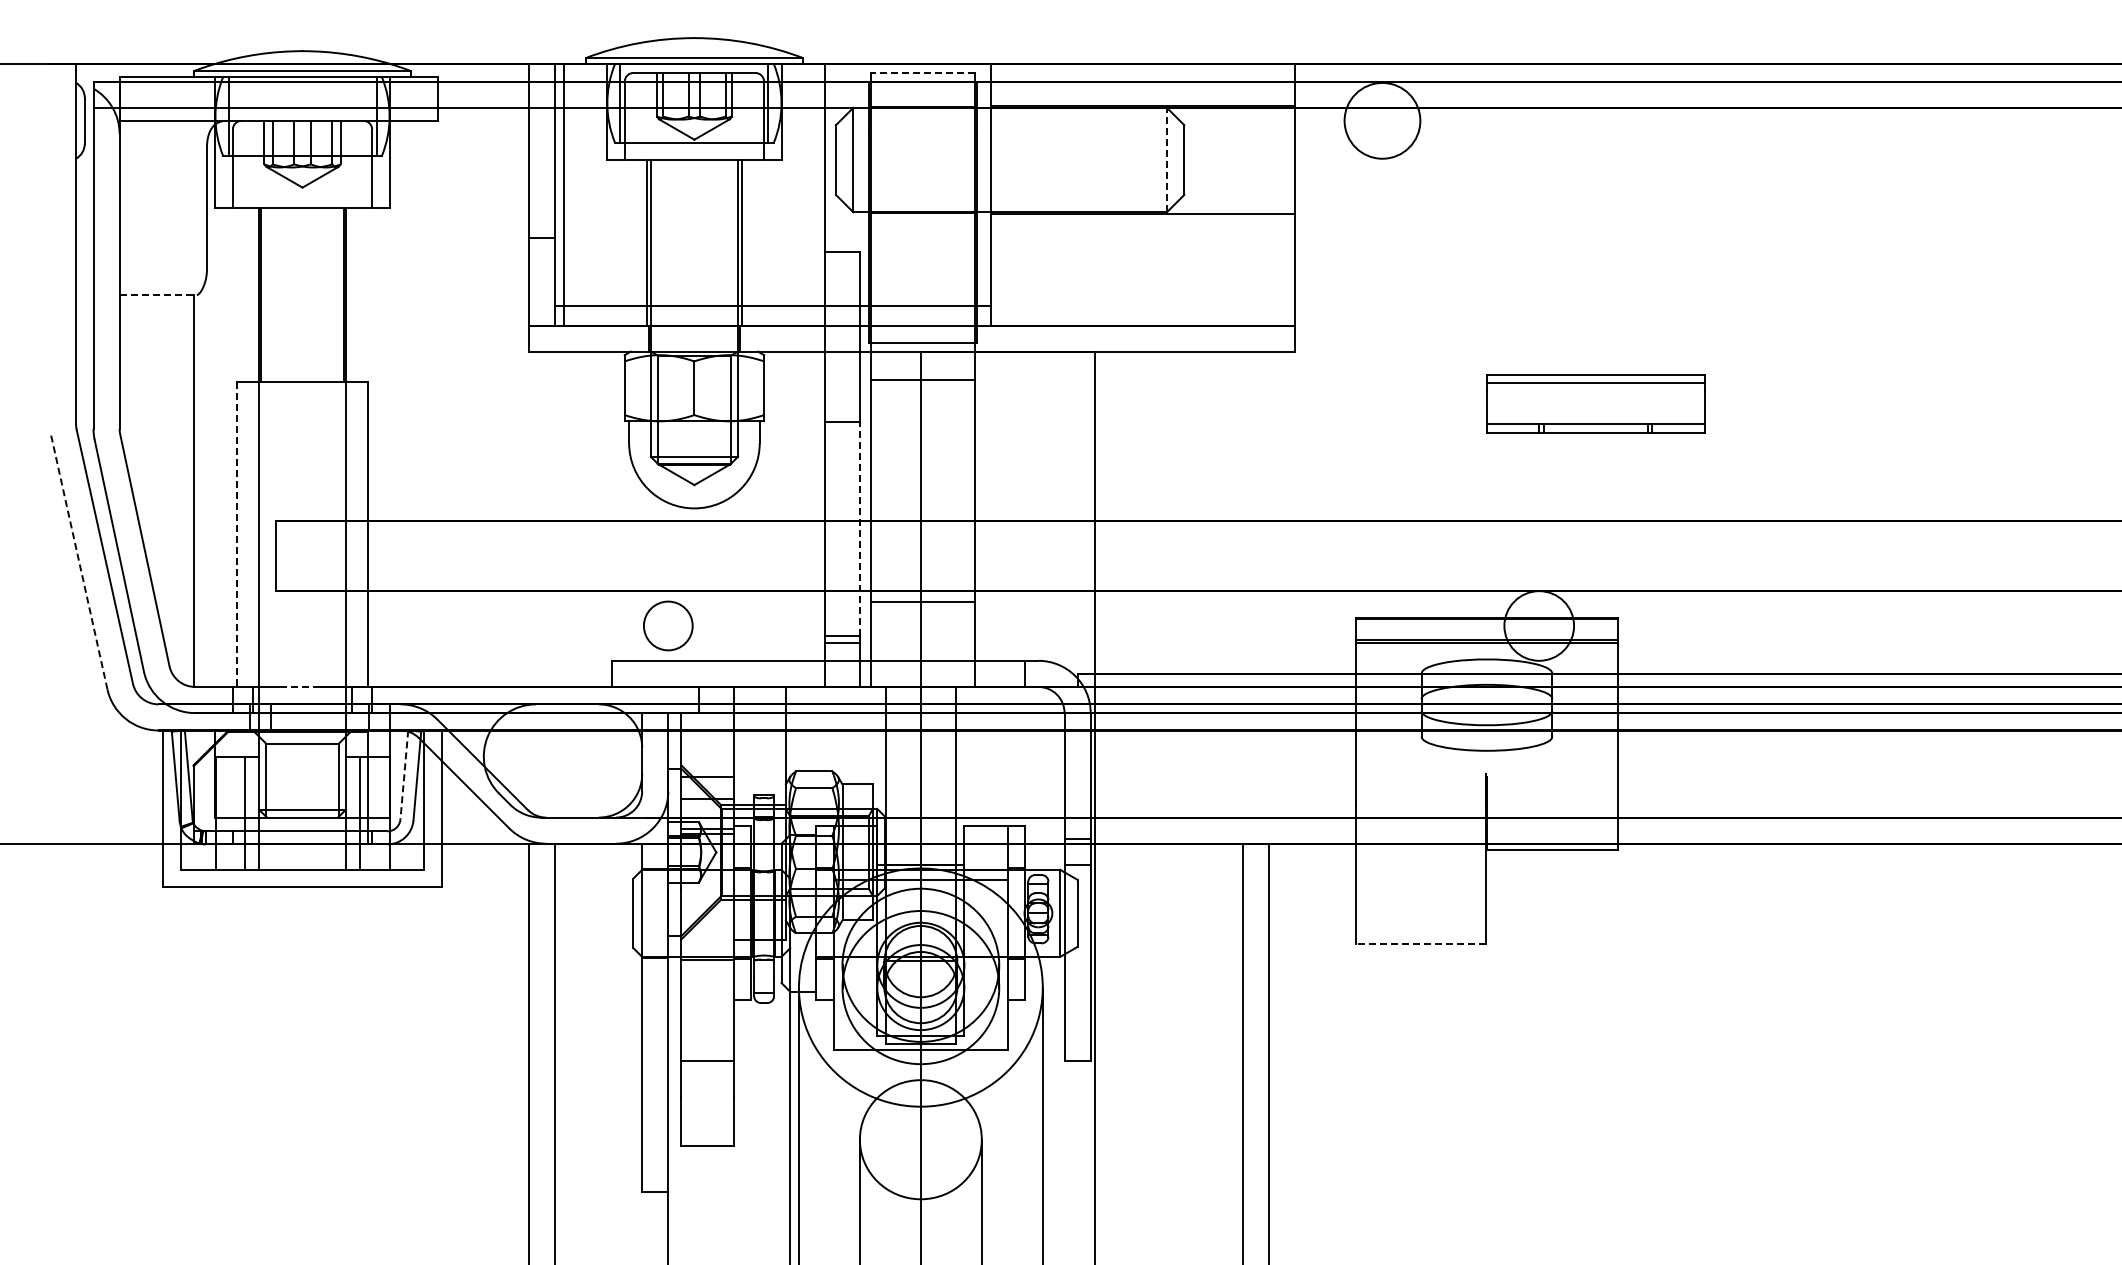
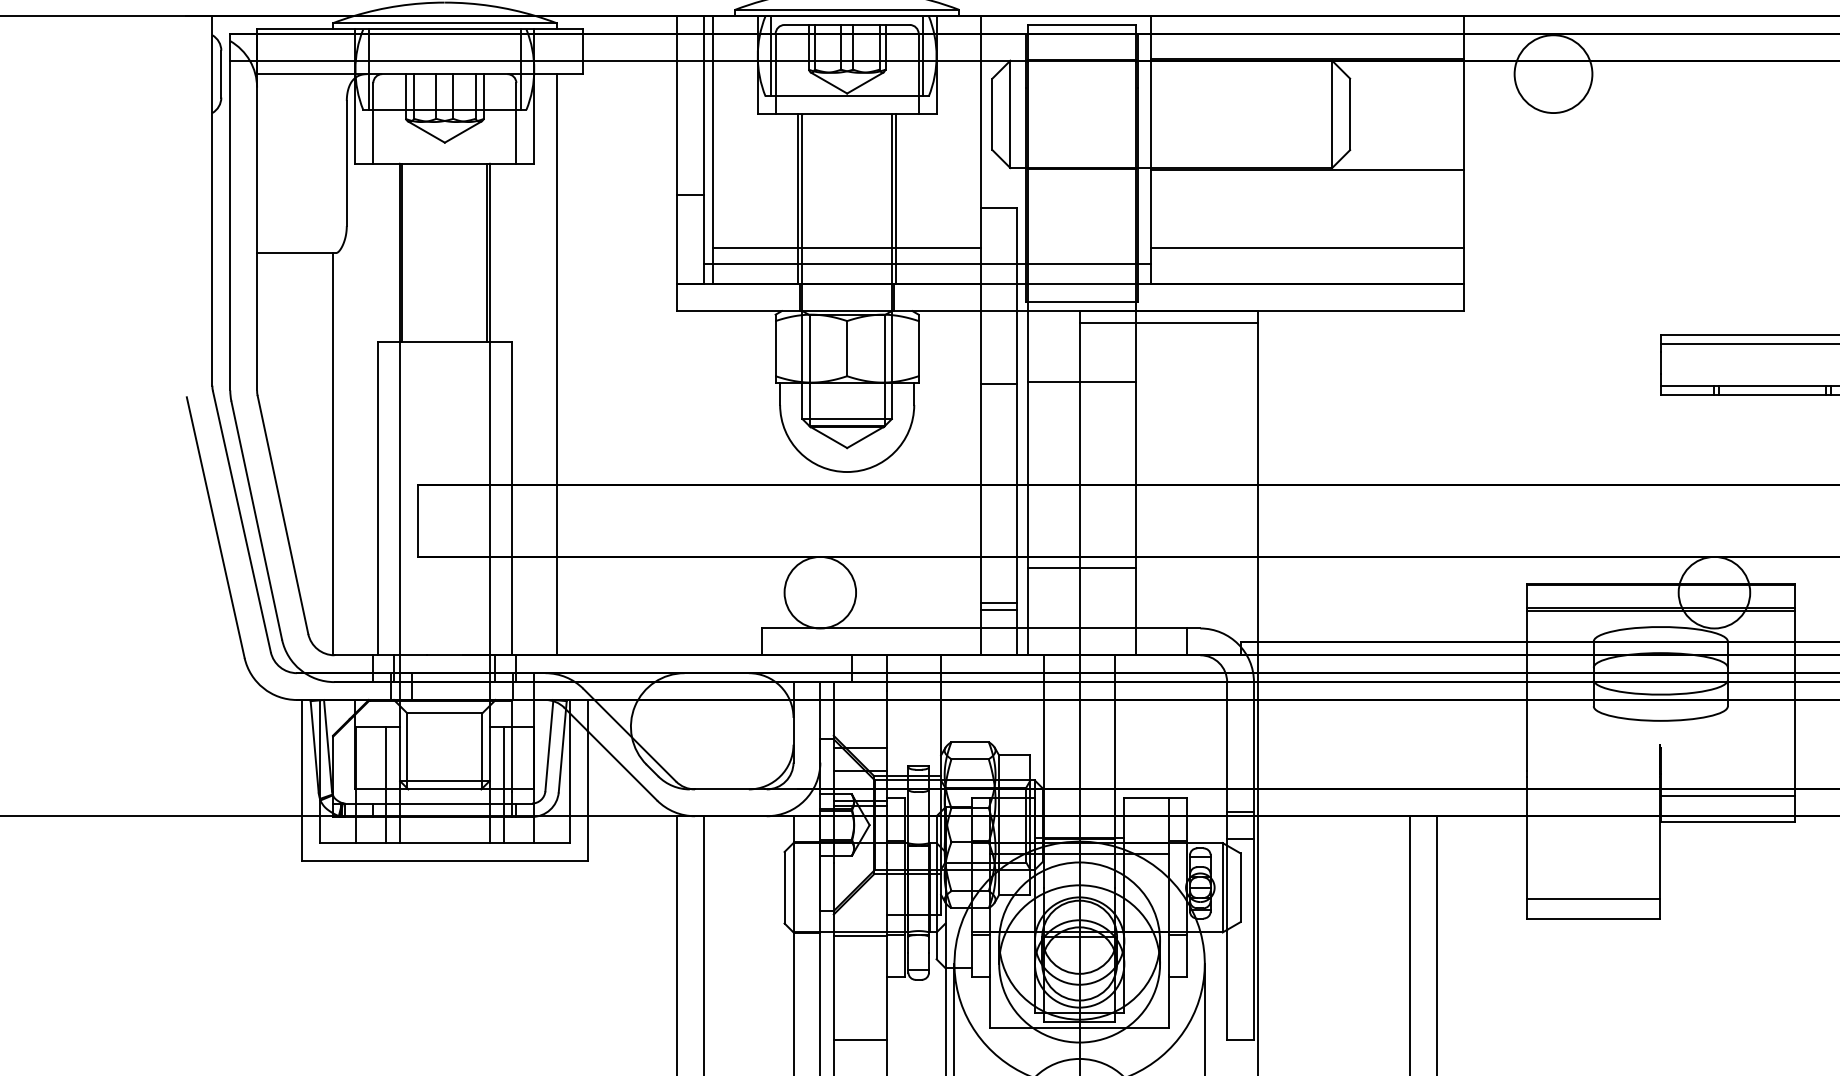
line: (922, 72) -> (1081, 24), dashed -> solid
line: (1166, 159) -> (1331, 113), dashed -> solid
line: (694, 290) -> (847, 248), added
line: (1142, 290) -> (1307, 248), added
line: (158, 295) -> (296, 253), dashed -> solid
line: (1007, 363) -> (1168, 323), added
line: (922, 379) -> (1081, 381), moved
line: (411, 403) -> (556, 364), added
line: (859, 529) -> (1016, 493), dashed -> solid
line: (237, 535) -> (378, 499), dashed -> solid
line: (79, 563) -> (215, 528), dashed -> solid
circle: (668, 625) -> (820, 592), size x1.43
line: (302, 686) -> (444, 654), dashed -> solid
line: (404, 774) -> (549, 745), dashed -> solid
line: (1551, 824) -> (1727, 796), added
line: (1421, 924) -> (1593, 899), added
line: (1421, 943) -> (1593, 918), dashed -> solid

